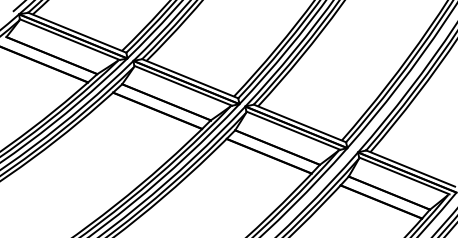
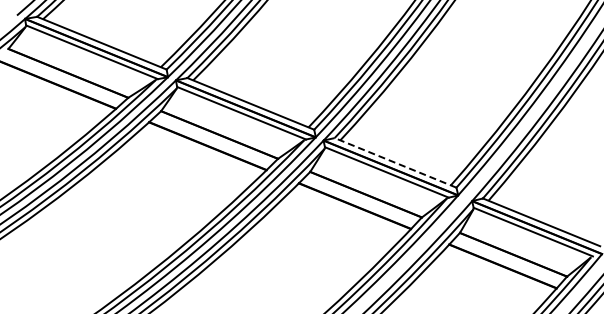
line: (299, 123) -> (395, 162), solid -> dashed

